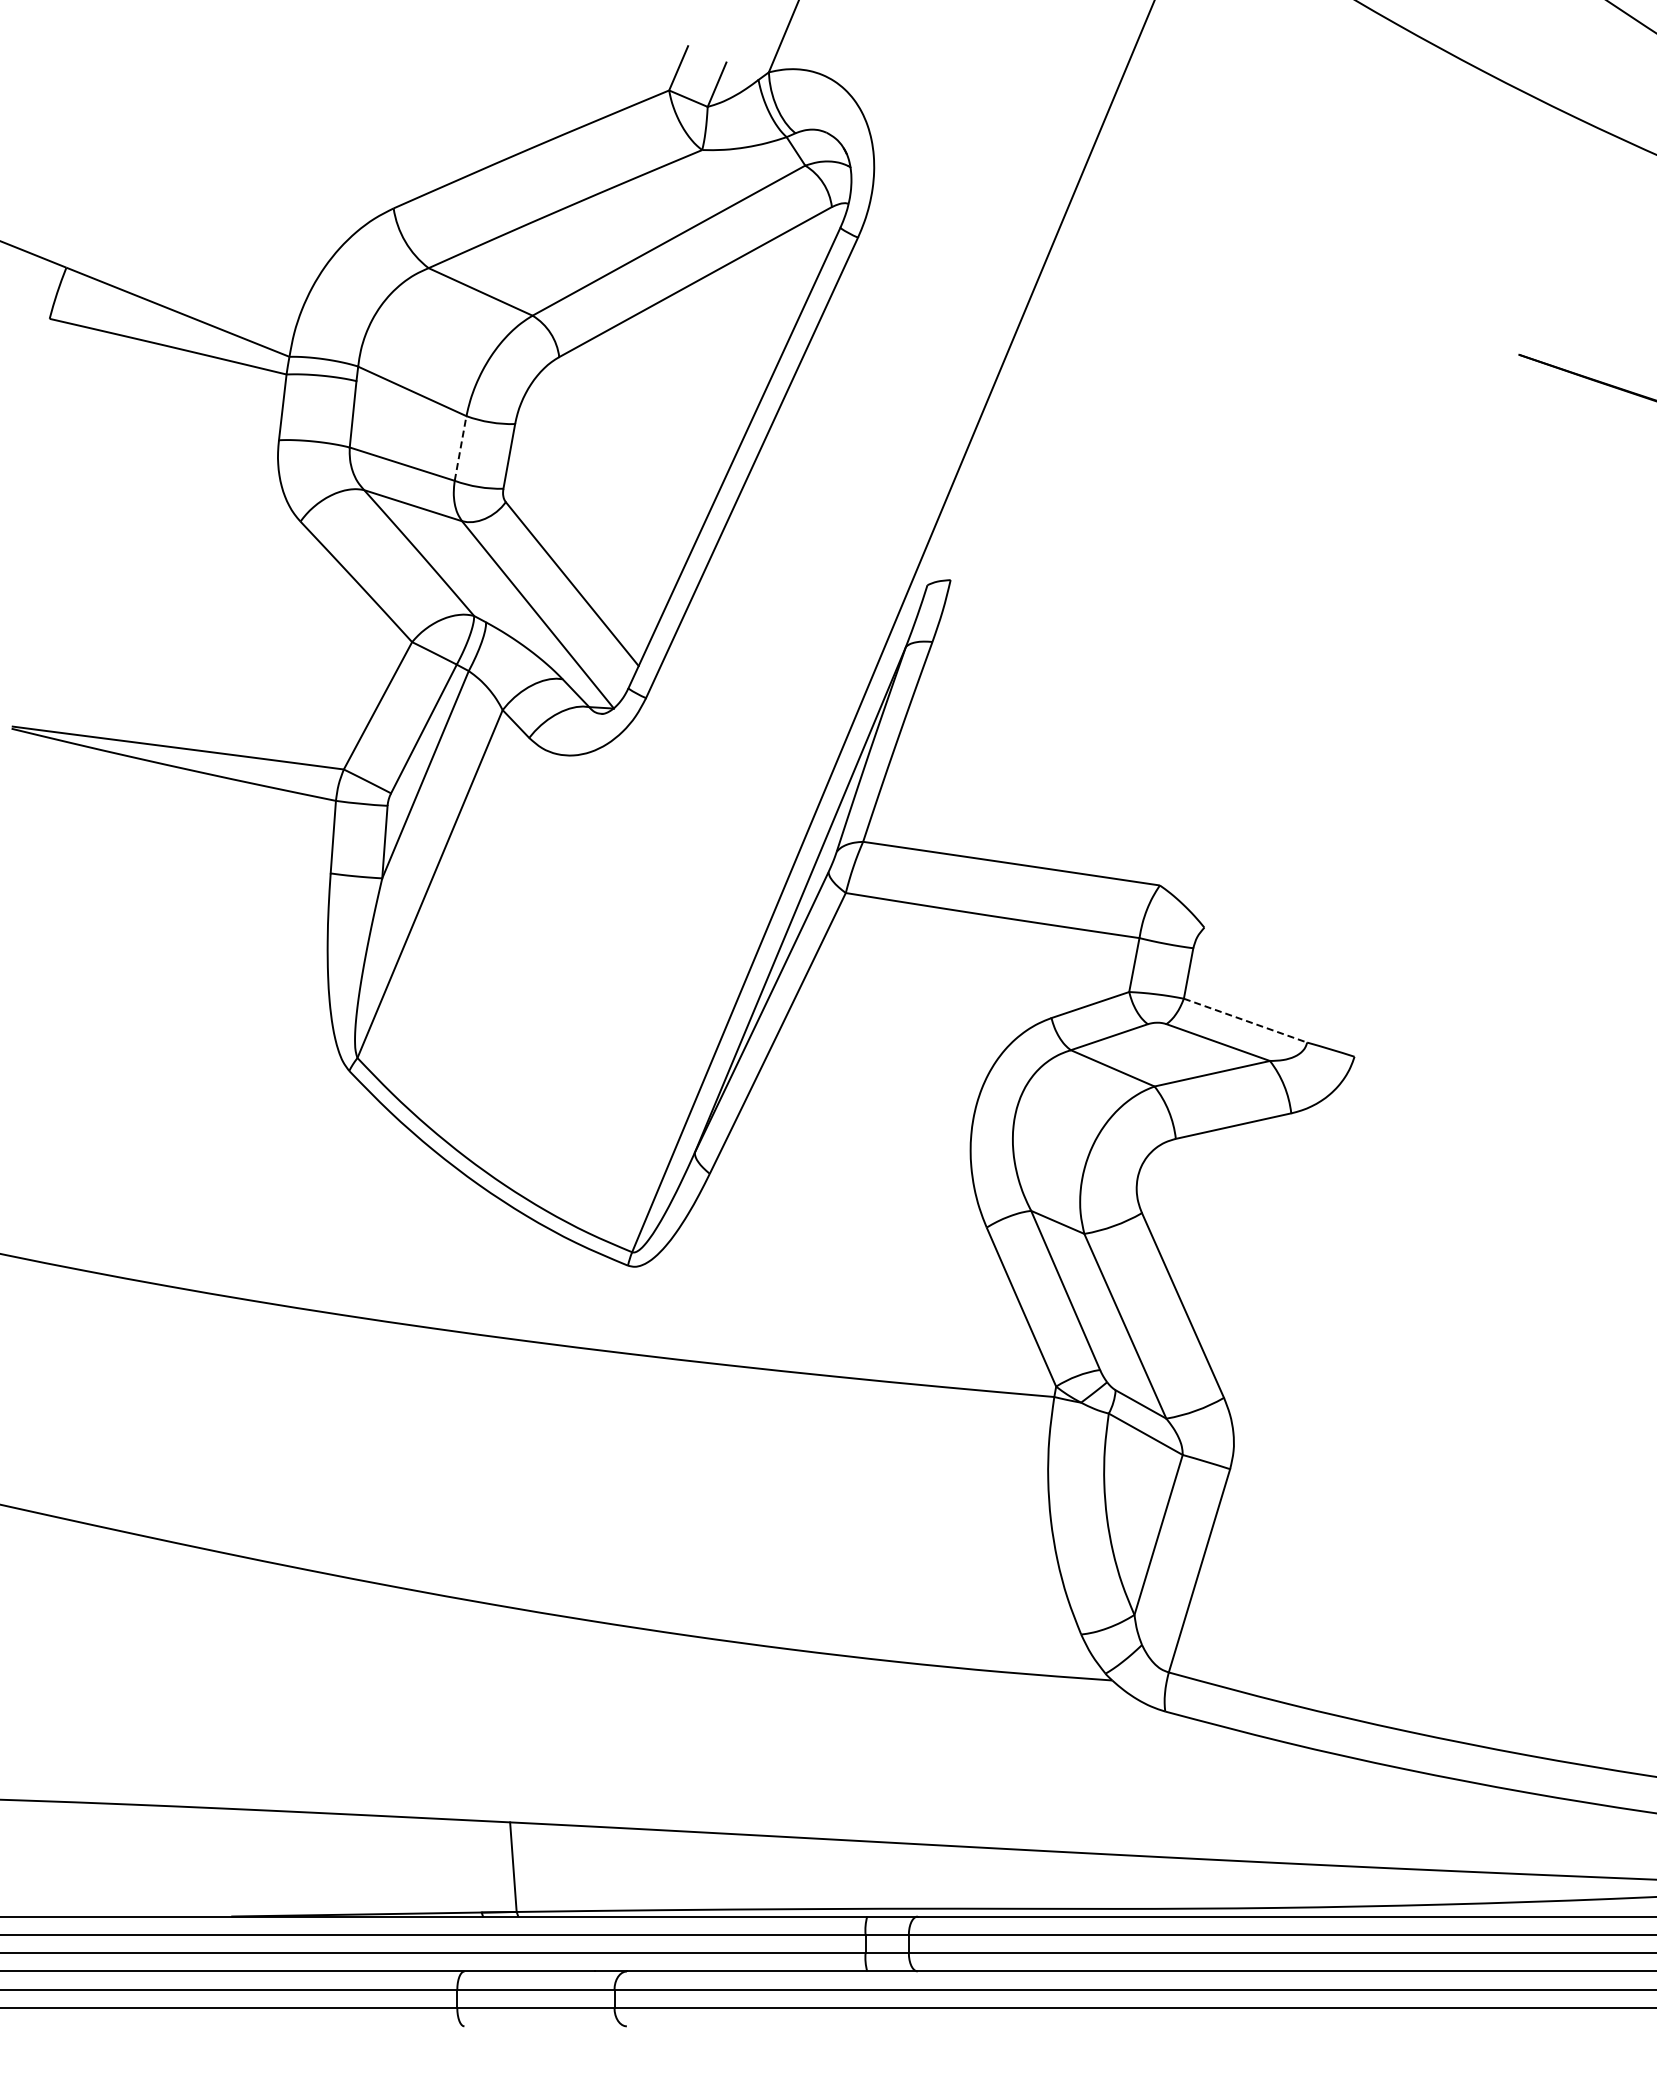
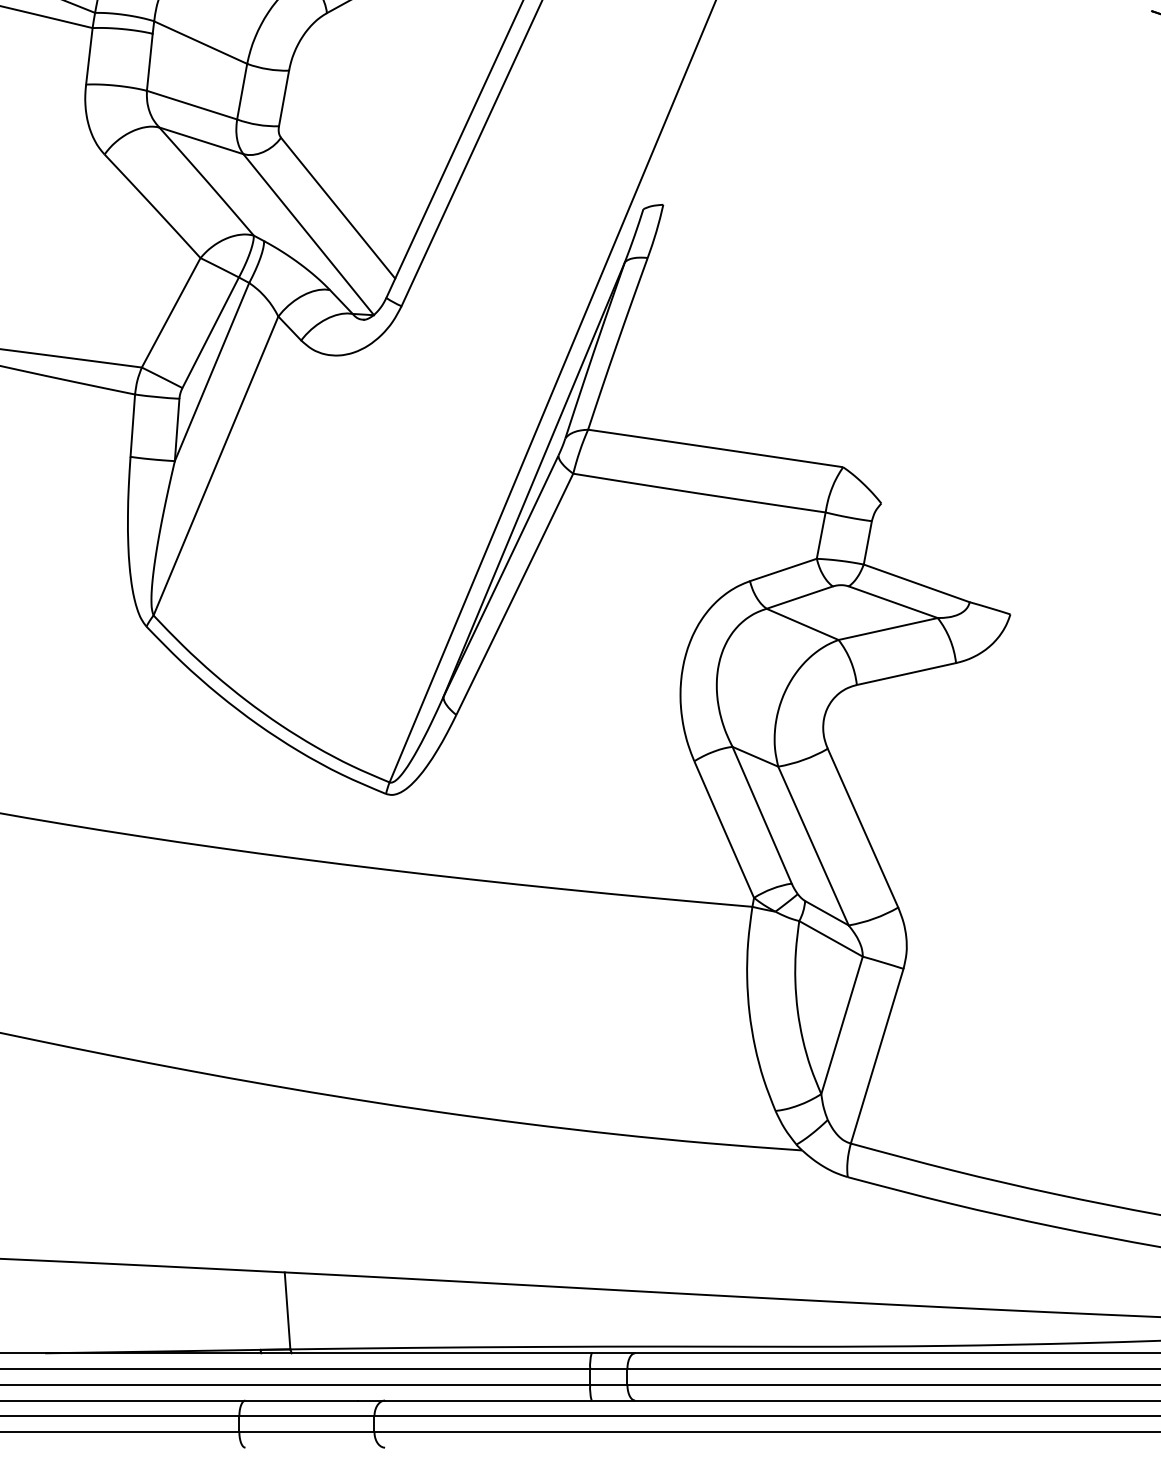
line: (460, 448) -> (242, 91), dashed -> solid
line: (1246, 1020) -> (917, 583), dashed -> solid

